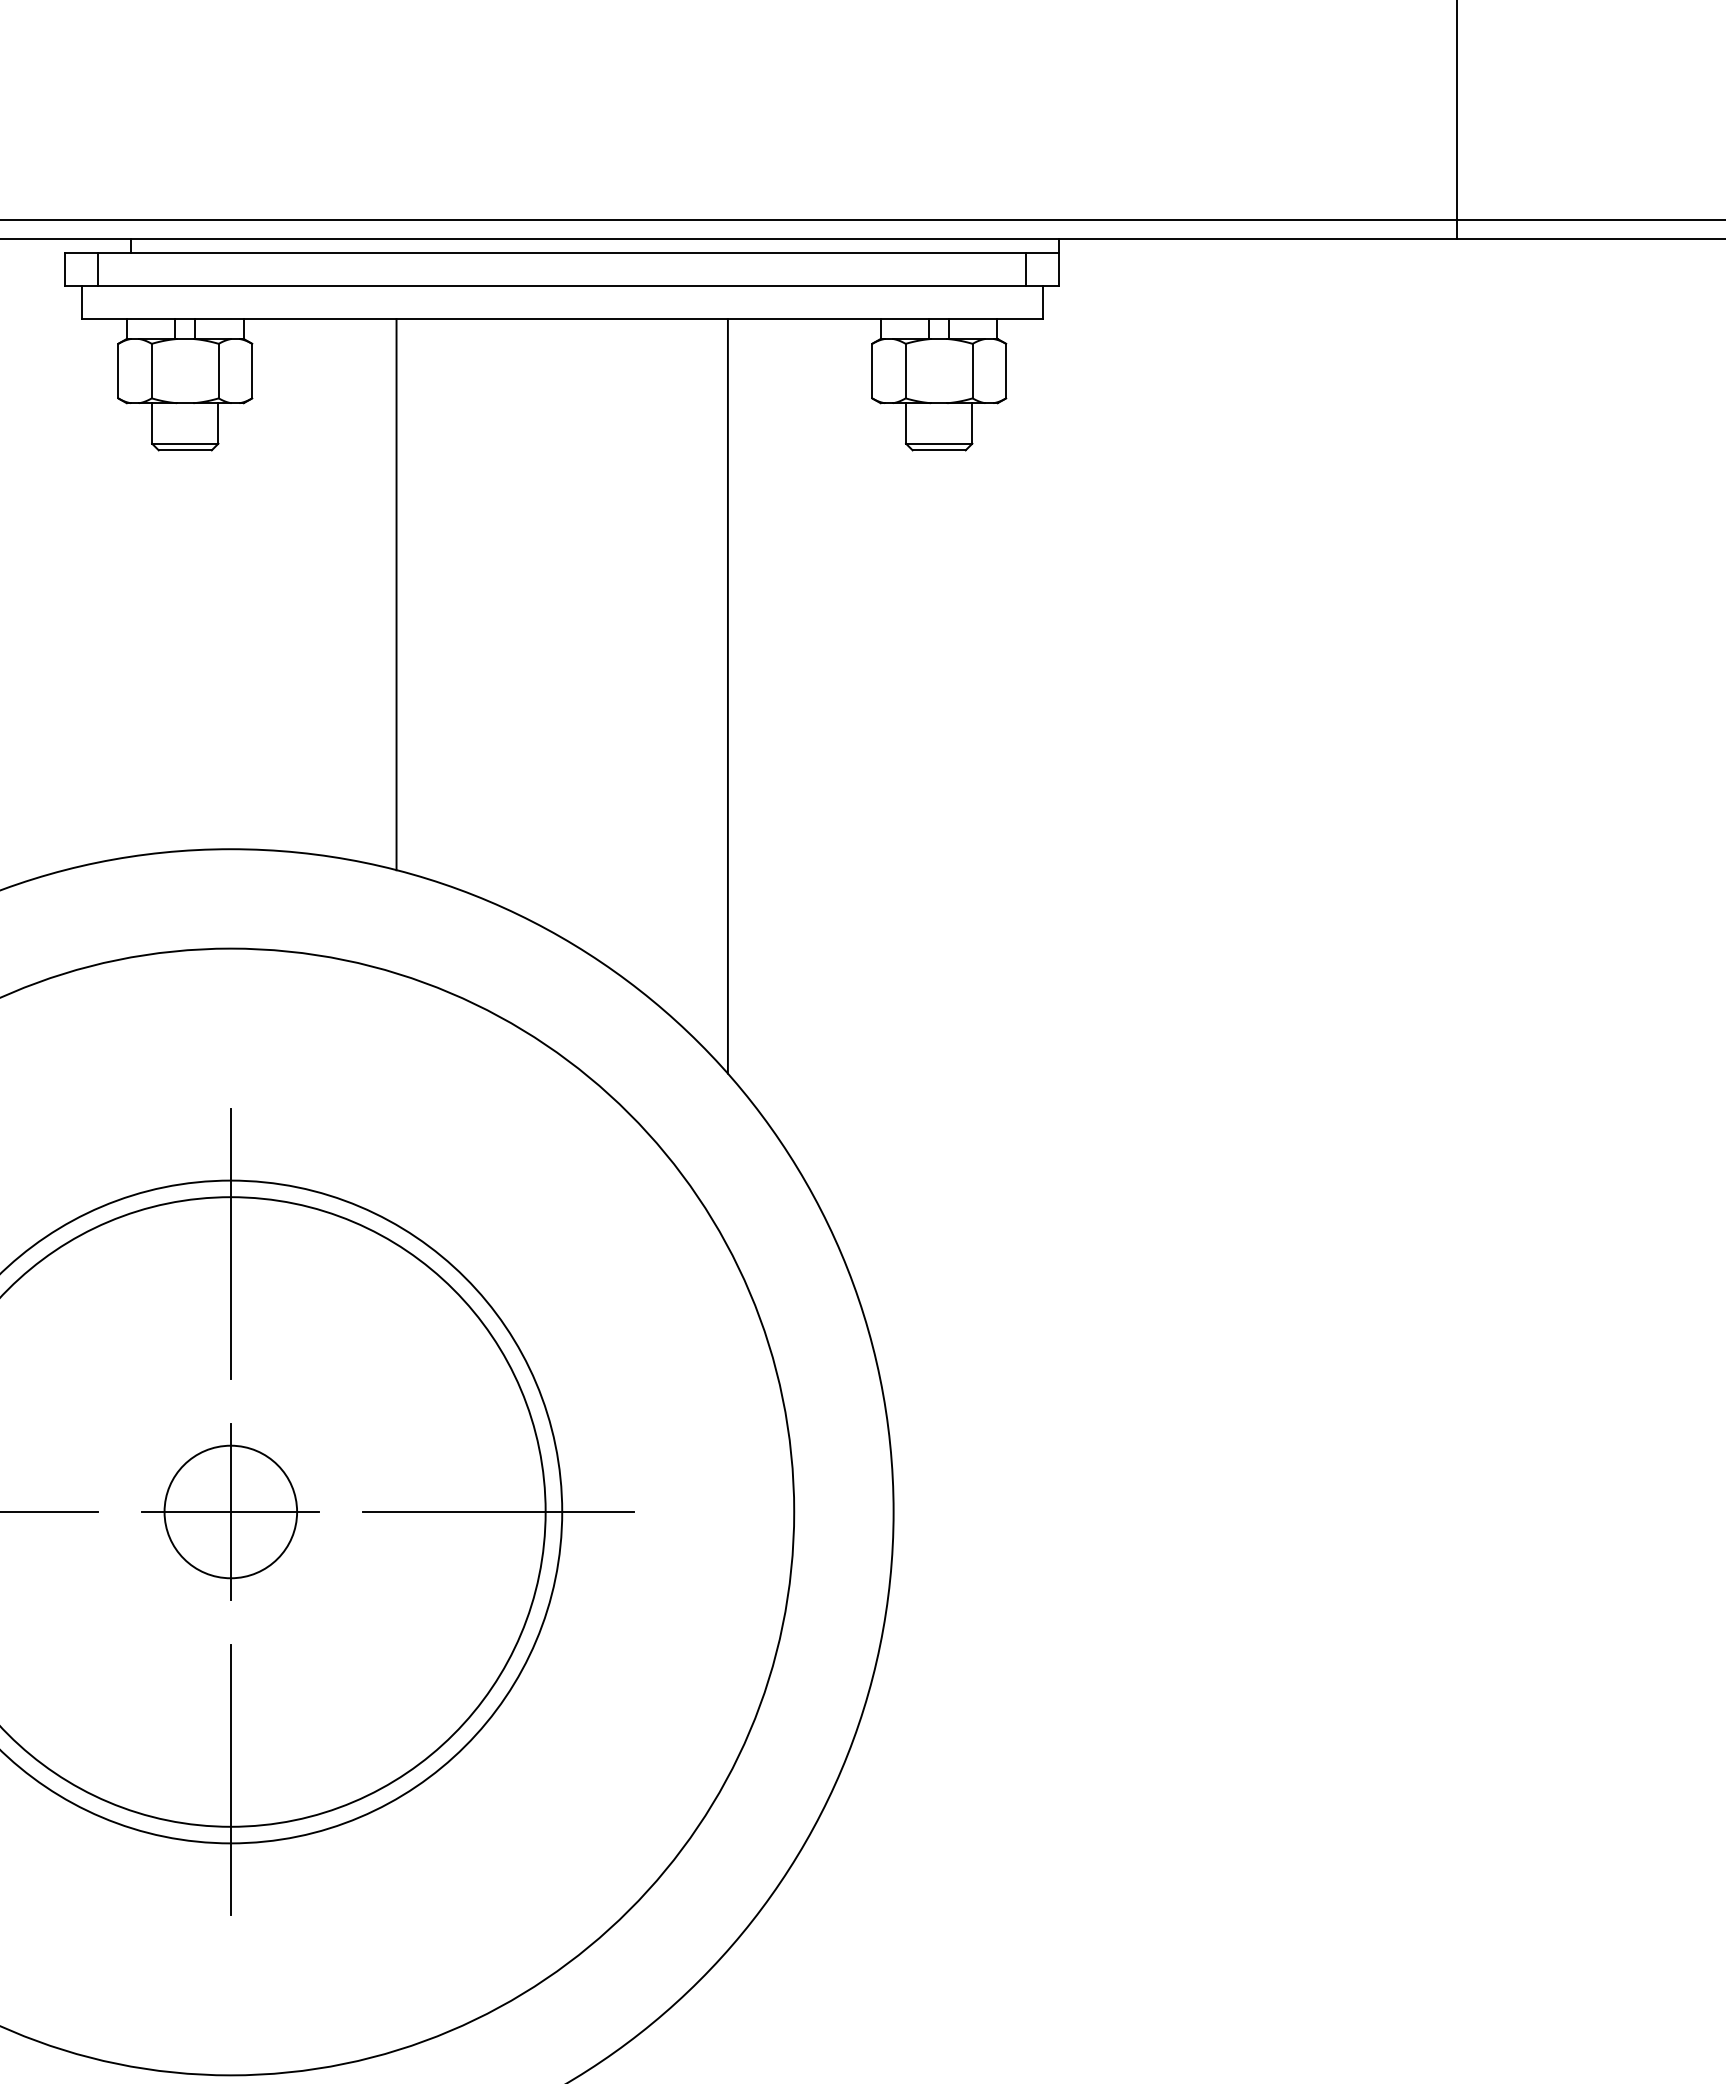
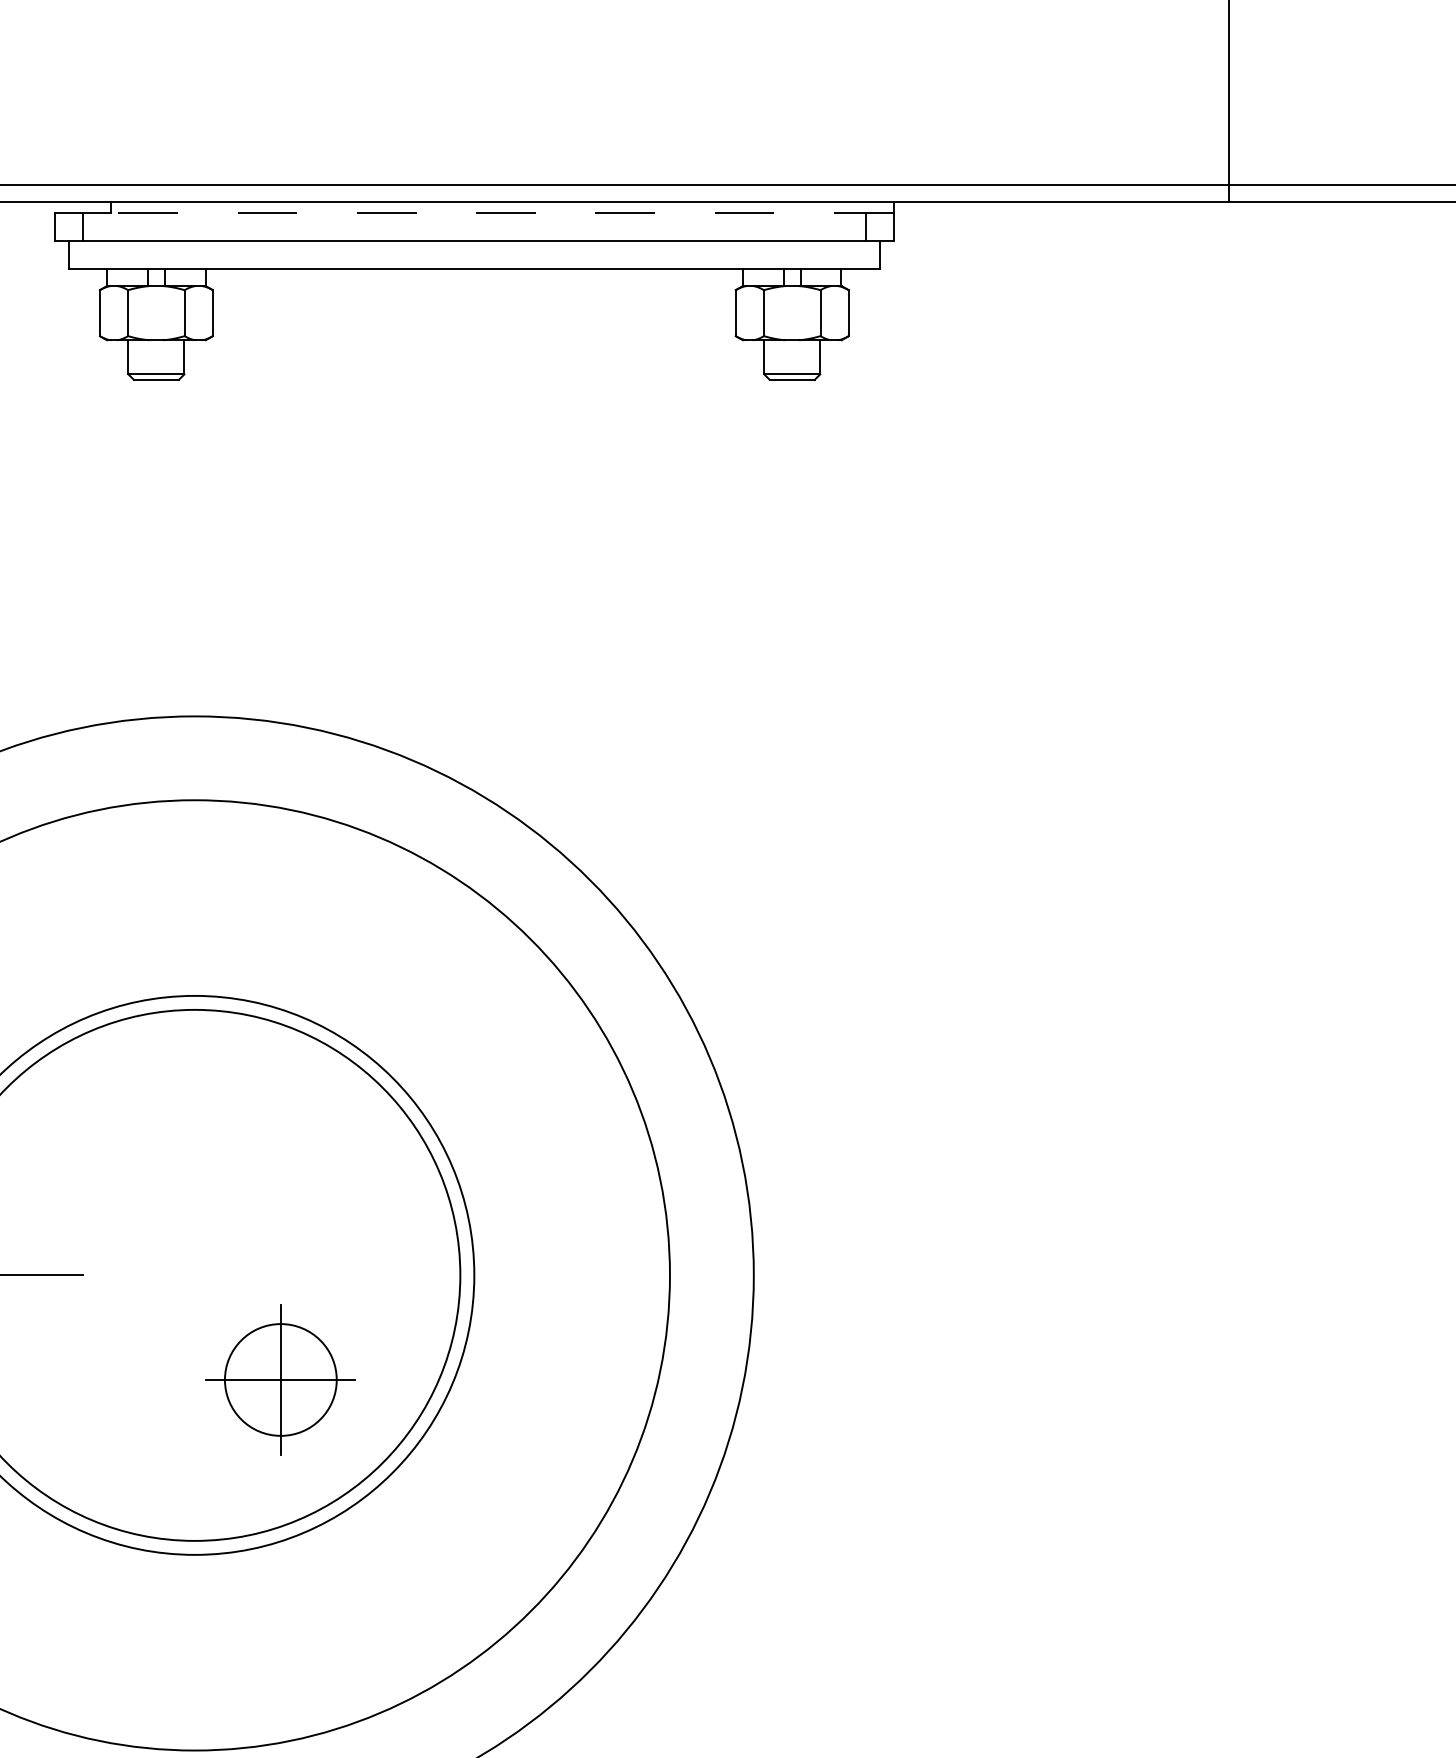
line: (595, 252) -> (502, 213), solid -> dashed
line: (396, 594) -> (334, 501), removed
line: (727, 695) -> (613, 586), removed
line: (230, 1243) -> (194, 1048), removed
part: (230, 1511) -> (280, 1379), moved
line: (498, 1512) -> (420, 1275), removed
line: (230, 1779) -> (194, 1501), removed

